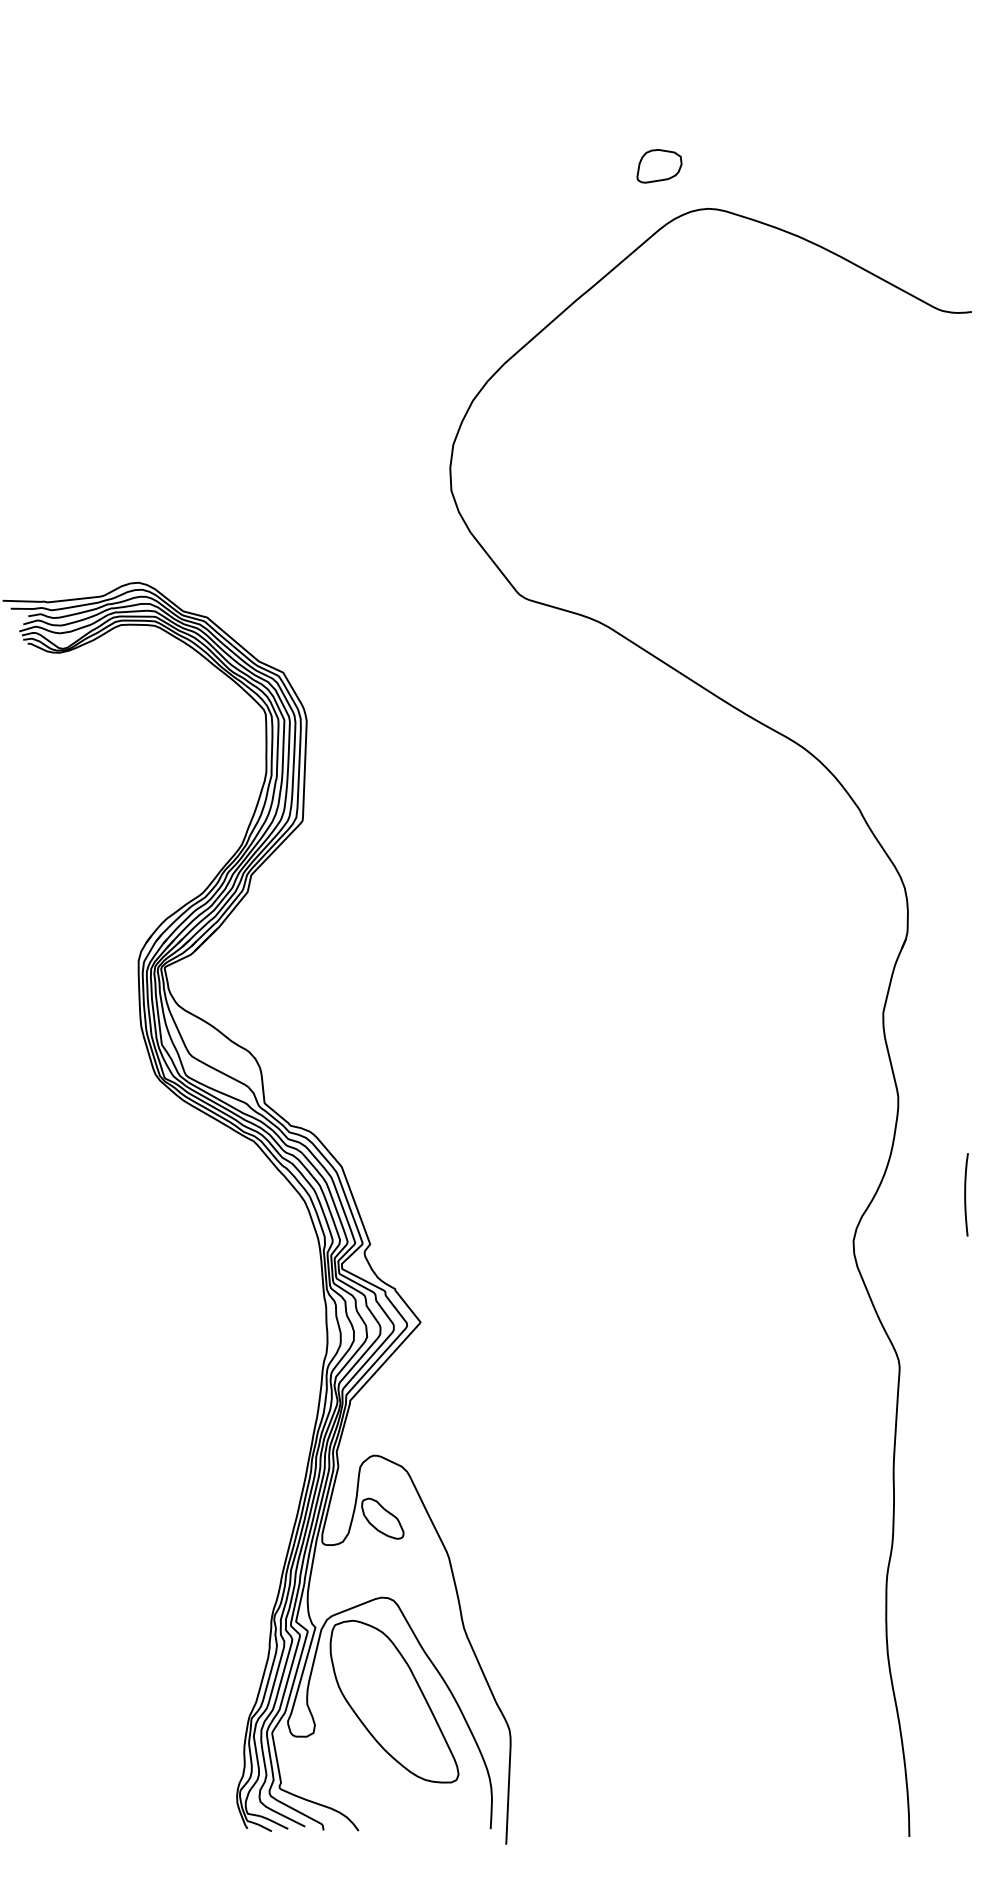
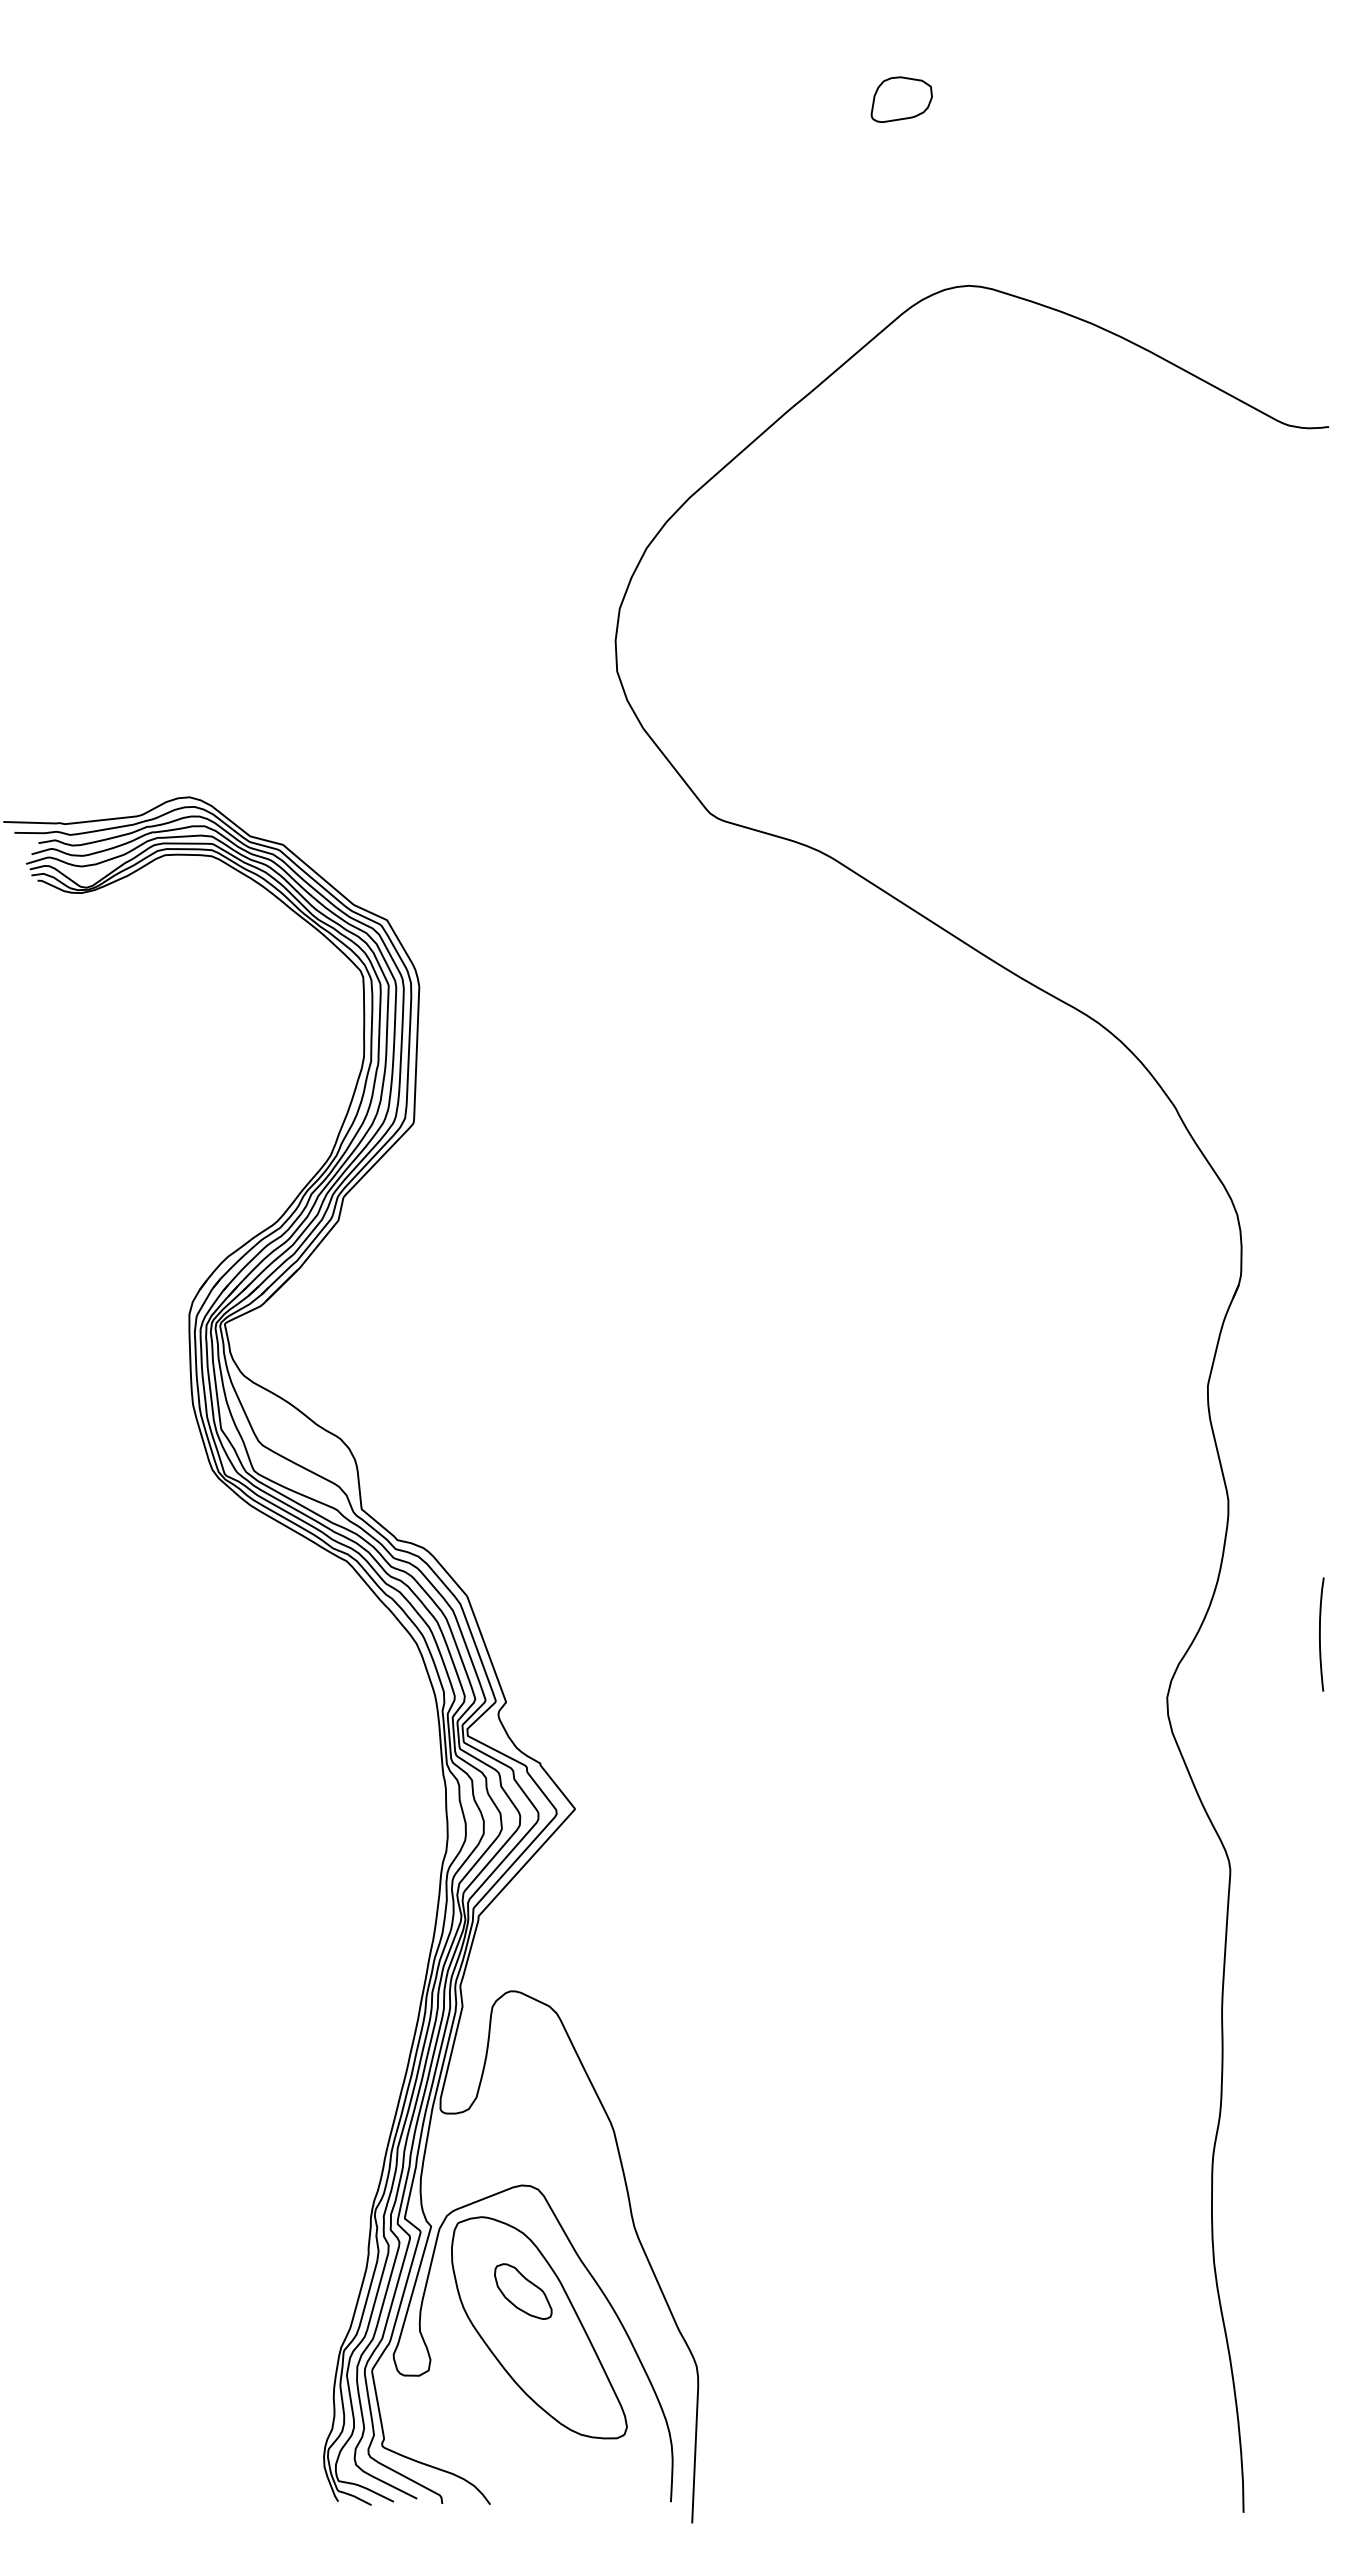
part: (659, 166) -> (901, 99), moved
part: (382, 1518) -> (523, 2291), moved

